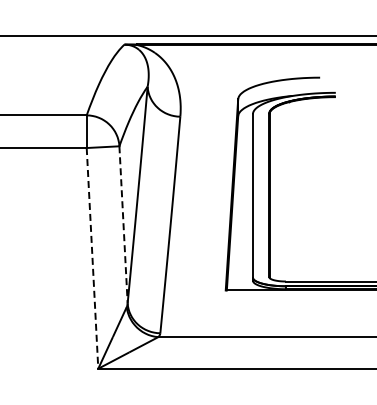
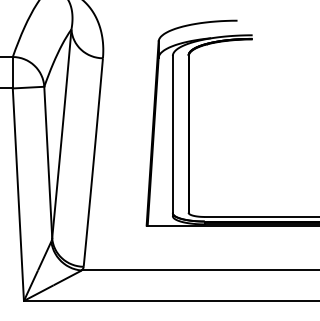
line: (123, 224) -> (48, 162), dashed -> solid
line: (92, 258) -> (18, 194), dashed -> solid

